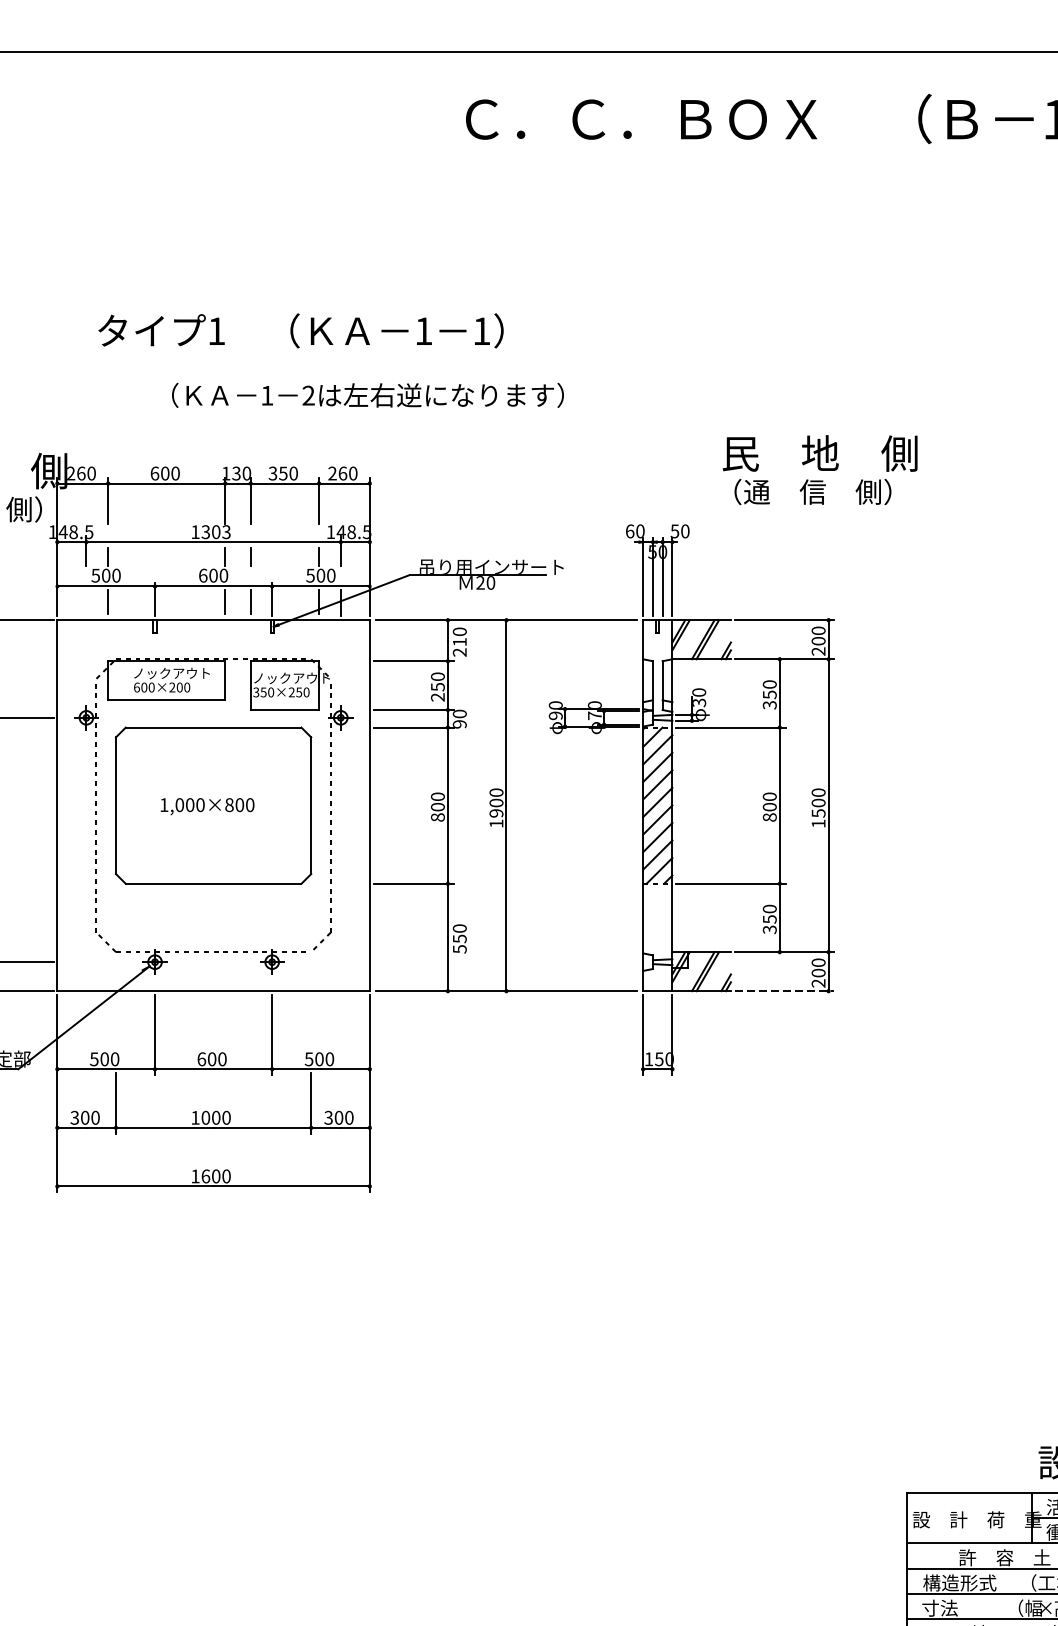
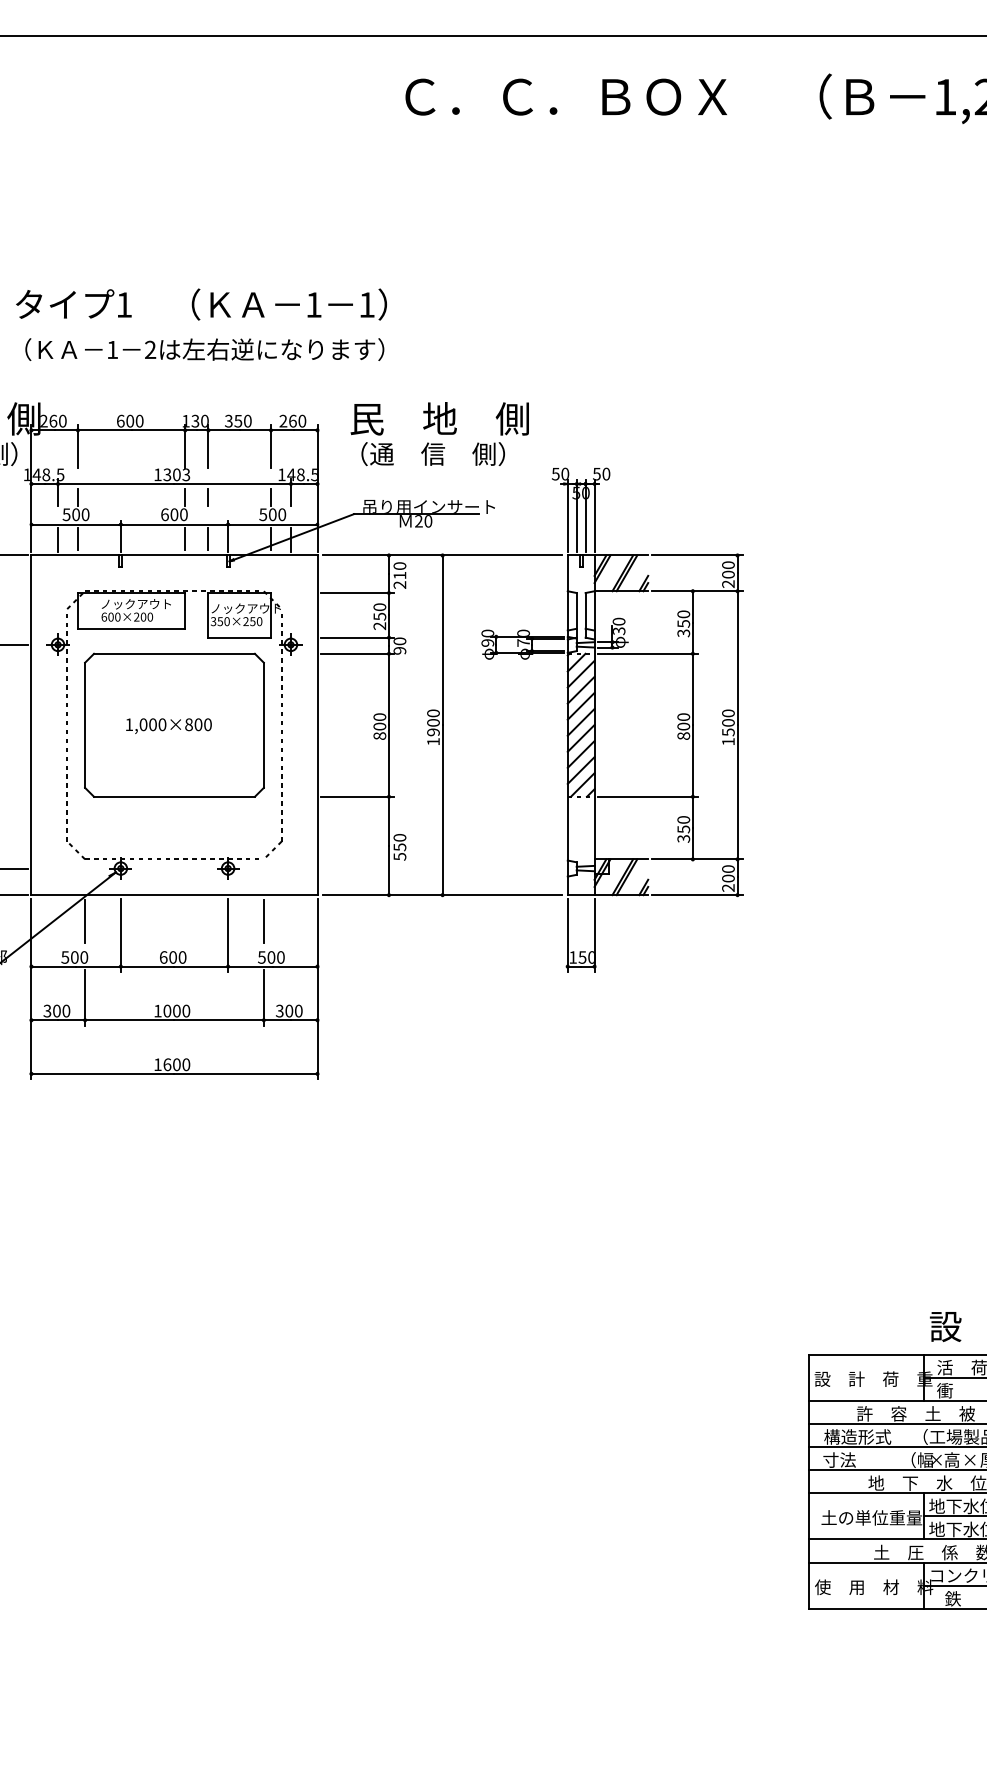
text: (301, 330) -> (201, 304), moved
text: (367, 395) -> (204, 349), moved
text: (819, 470) -> (439, 434), moved
text: (629, 530) -> (555, 473), 60 -> 50
line: (86, 602) -> (58, 539), added
line: (784, 991) -> (697, 895), dashed -> solid
line: (116, 1019) -> (85, 921), added
line: (310, 1019) -> (263, 921), added

